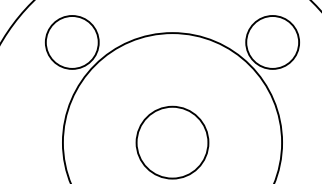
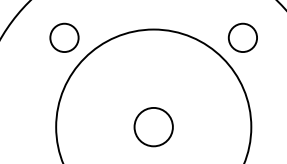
circle: (71, 42) -> (63, 37), size x0.6
circle: (272, 42) -> (242, 37), size x0.6
circle: (172, 142) -> (153, 126), size x0.6

